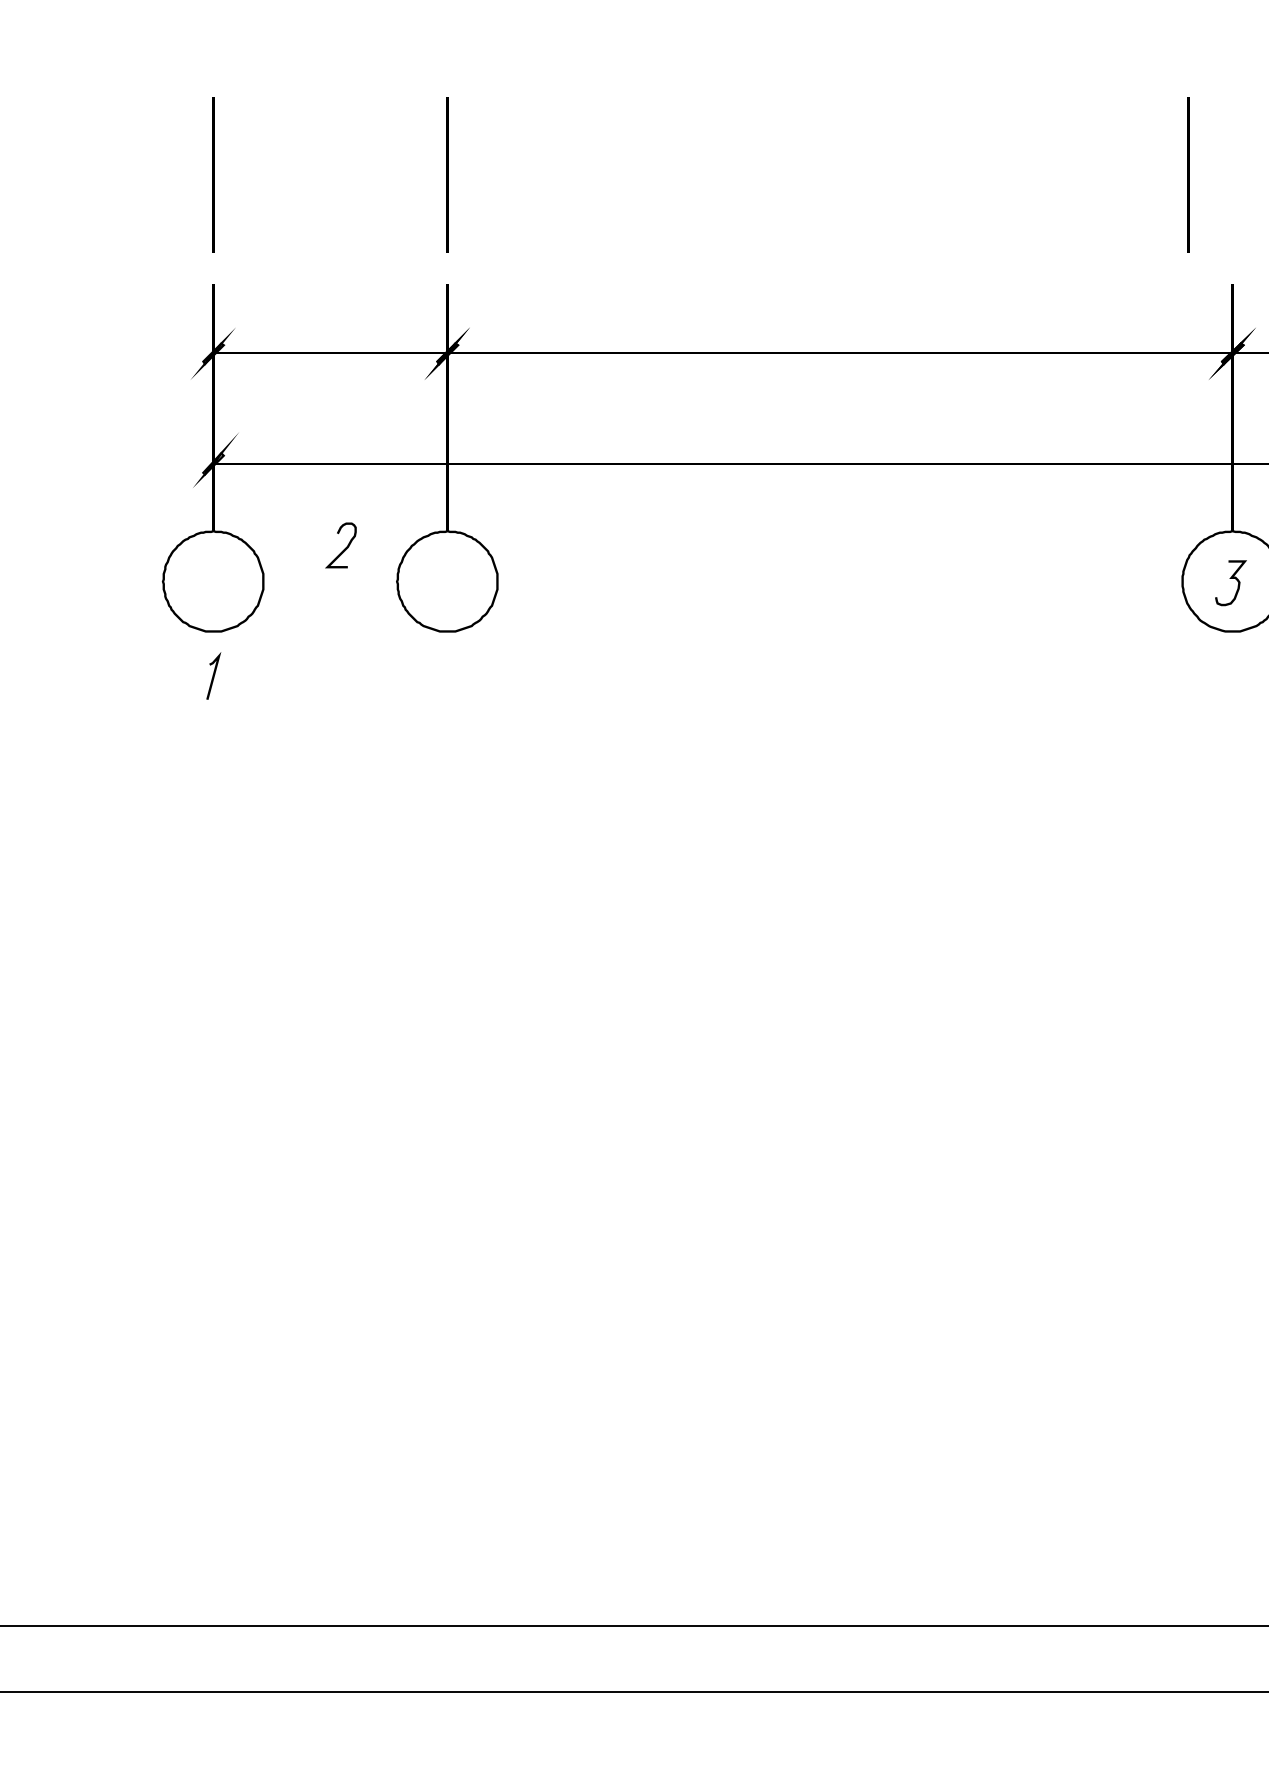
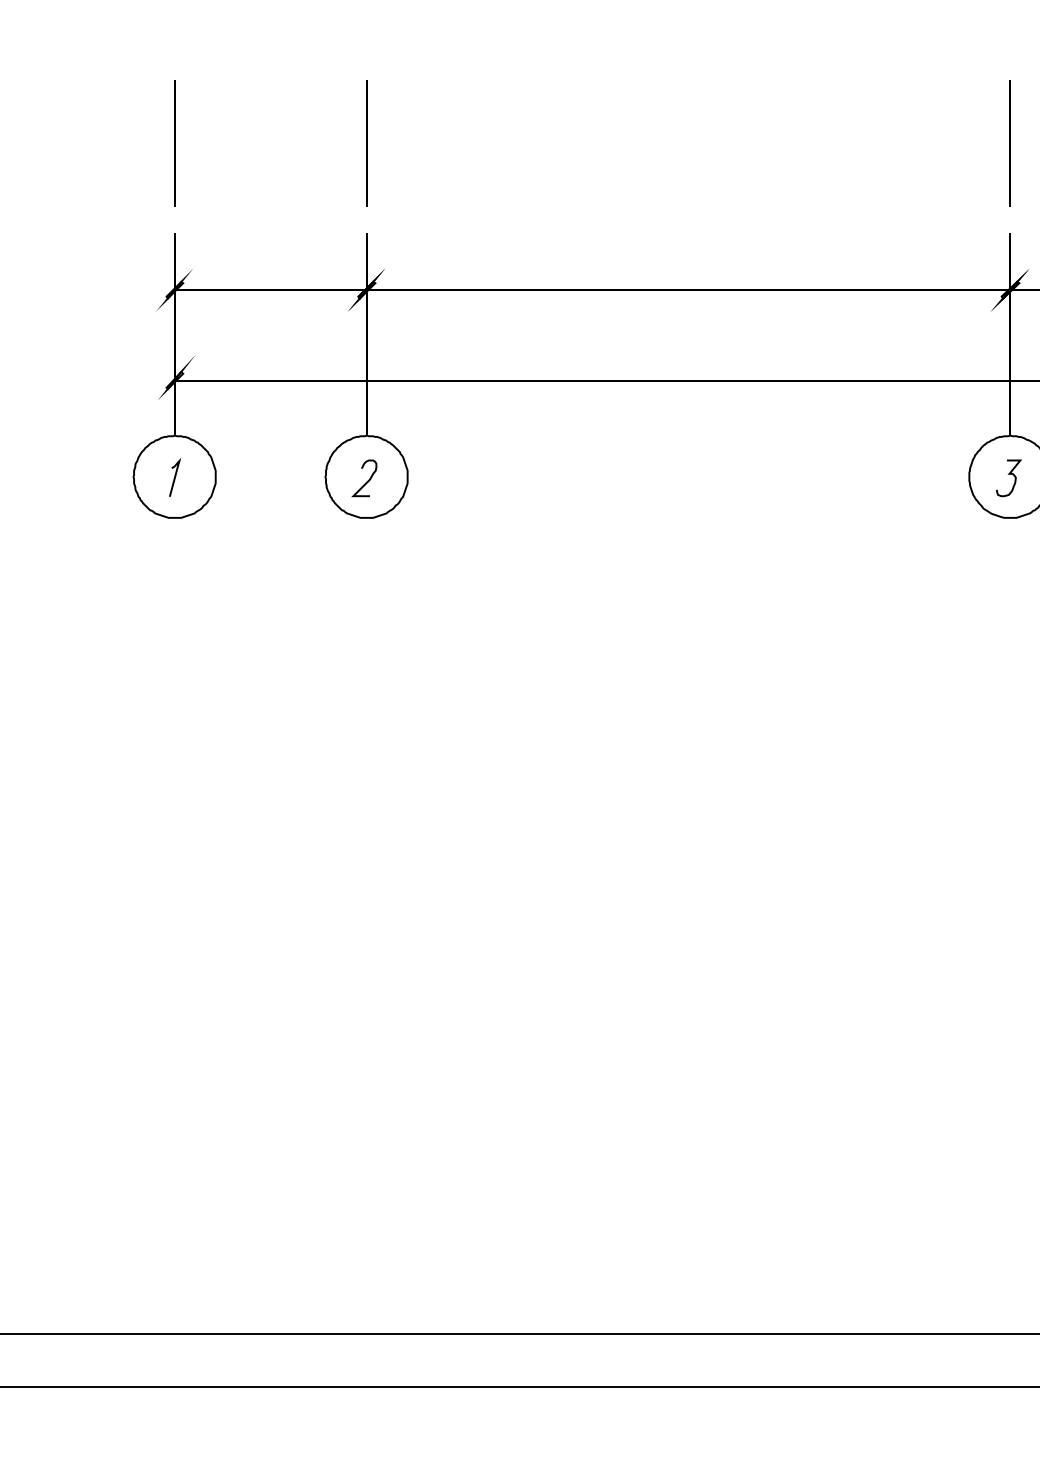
line: (1187, 174) -> (1009, 143), moved
curve: (344, 548) -> (367, 480), moved
line: (213, 676) -> (174, 477), moved

